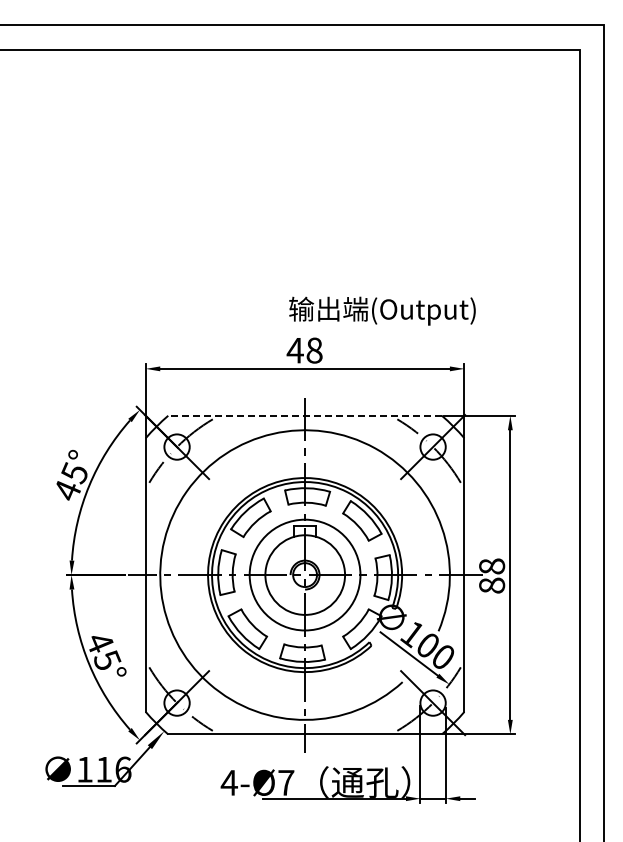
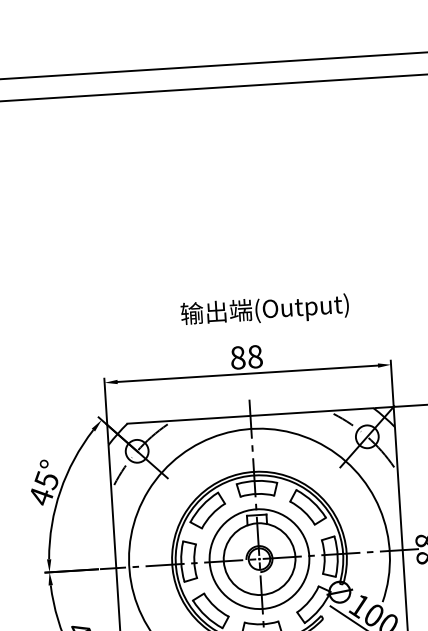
text: (382, 310) -> (264, 310), moved
text: (294, 350) -> (237, 357), 48 -> 88
line: (305, 415) -> (250, 415), dashed -> solid

